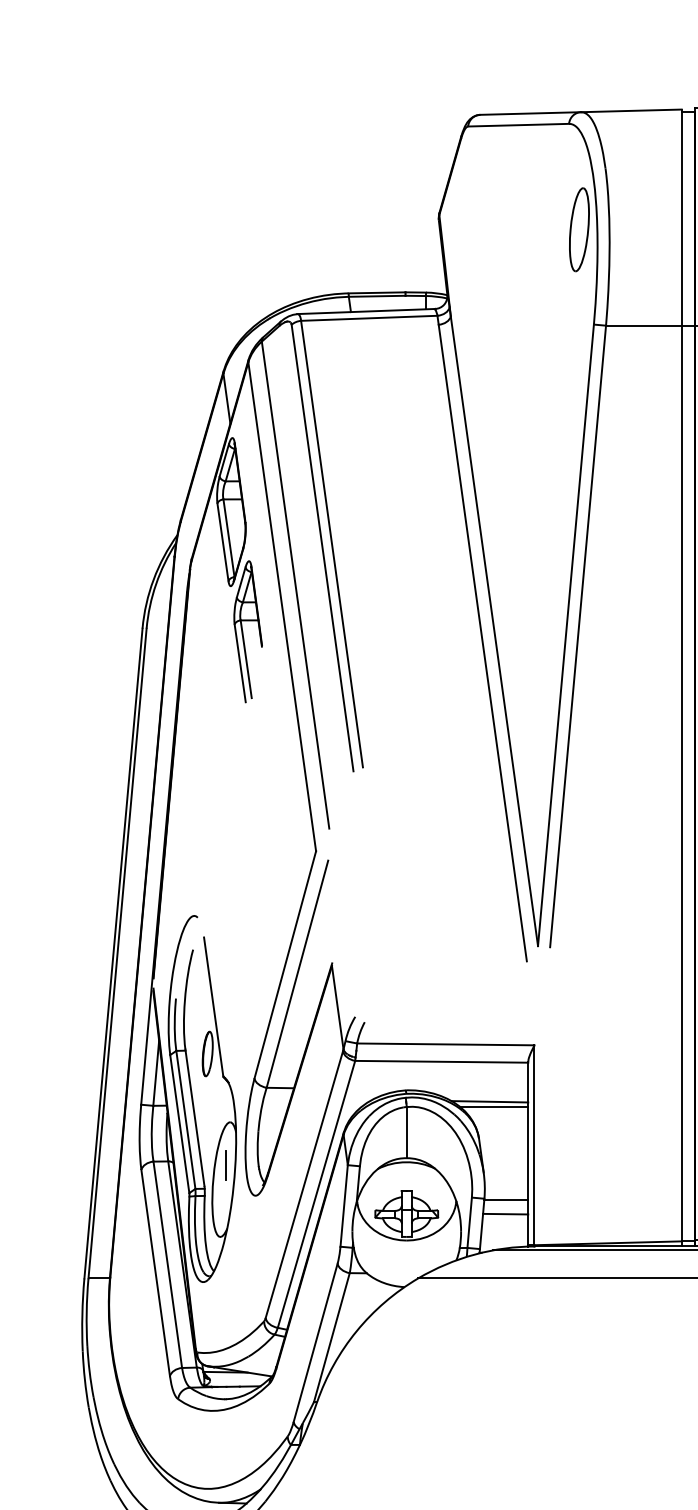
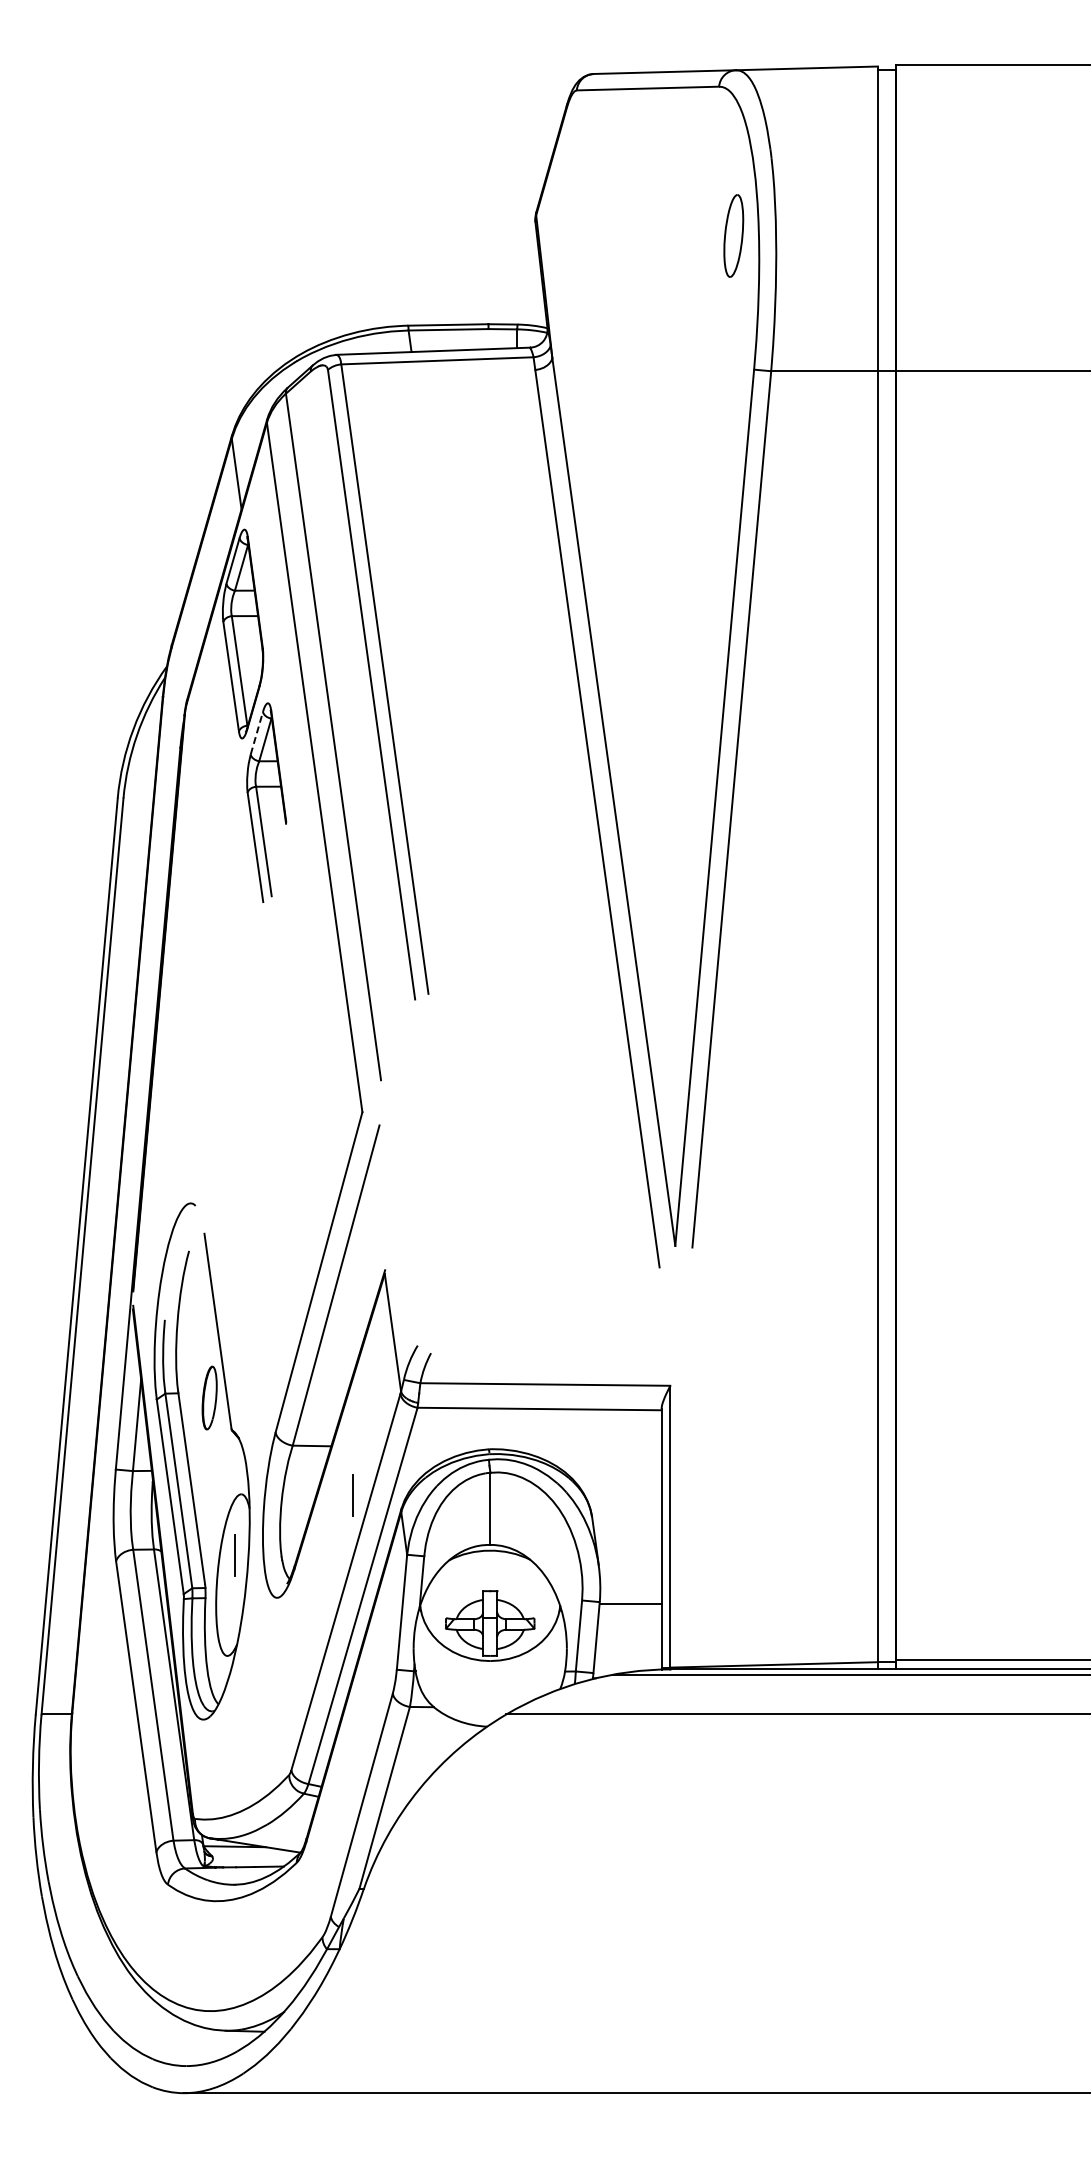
part: (579, 229) -> (733, 235), size x0.7
line: (241, 581) -> (257, 732), solid -> dashed
line: (489, 1101) -> (607, 1465), removed
line: (494, 1106) -> (613, 1472), removed
line: (309, 1123) -> (352, 1495), added
line: (505, 1213) -> (629, 1623), removed

